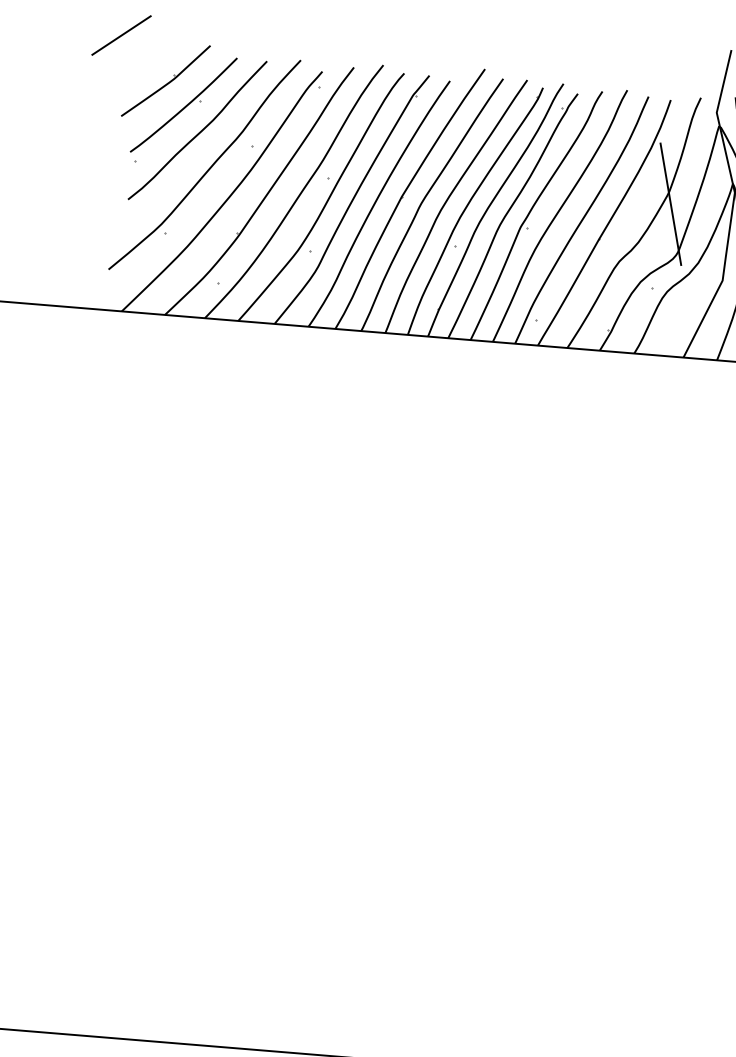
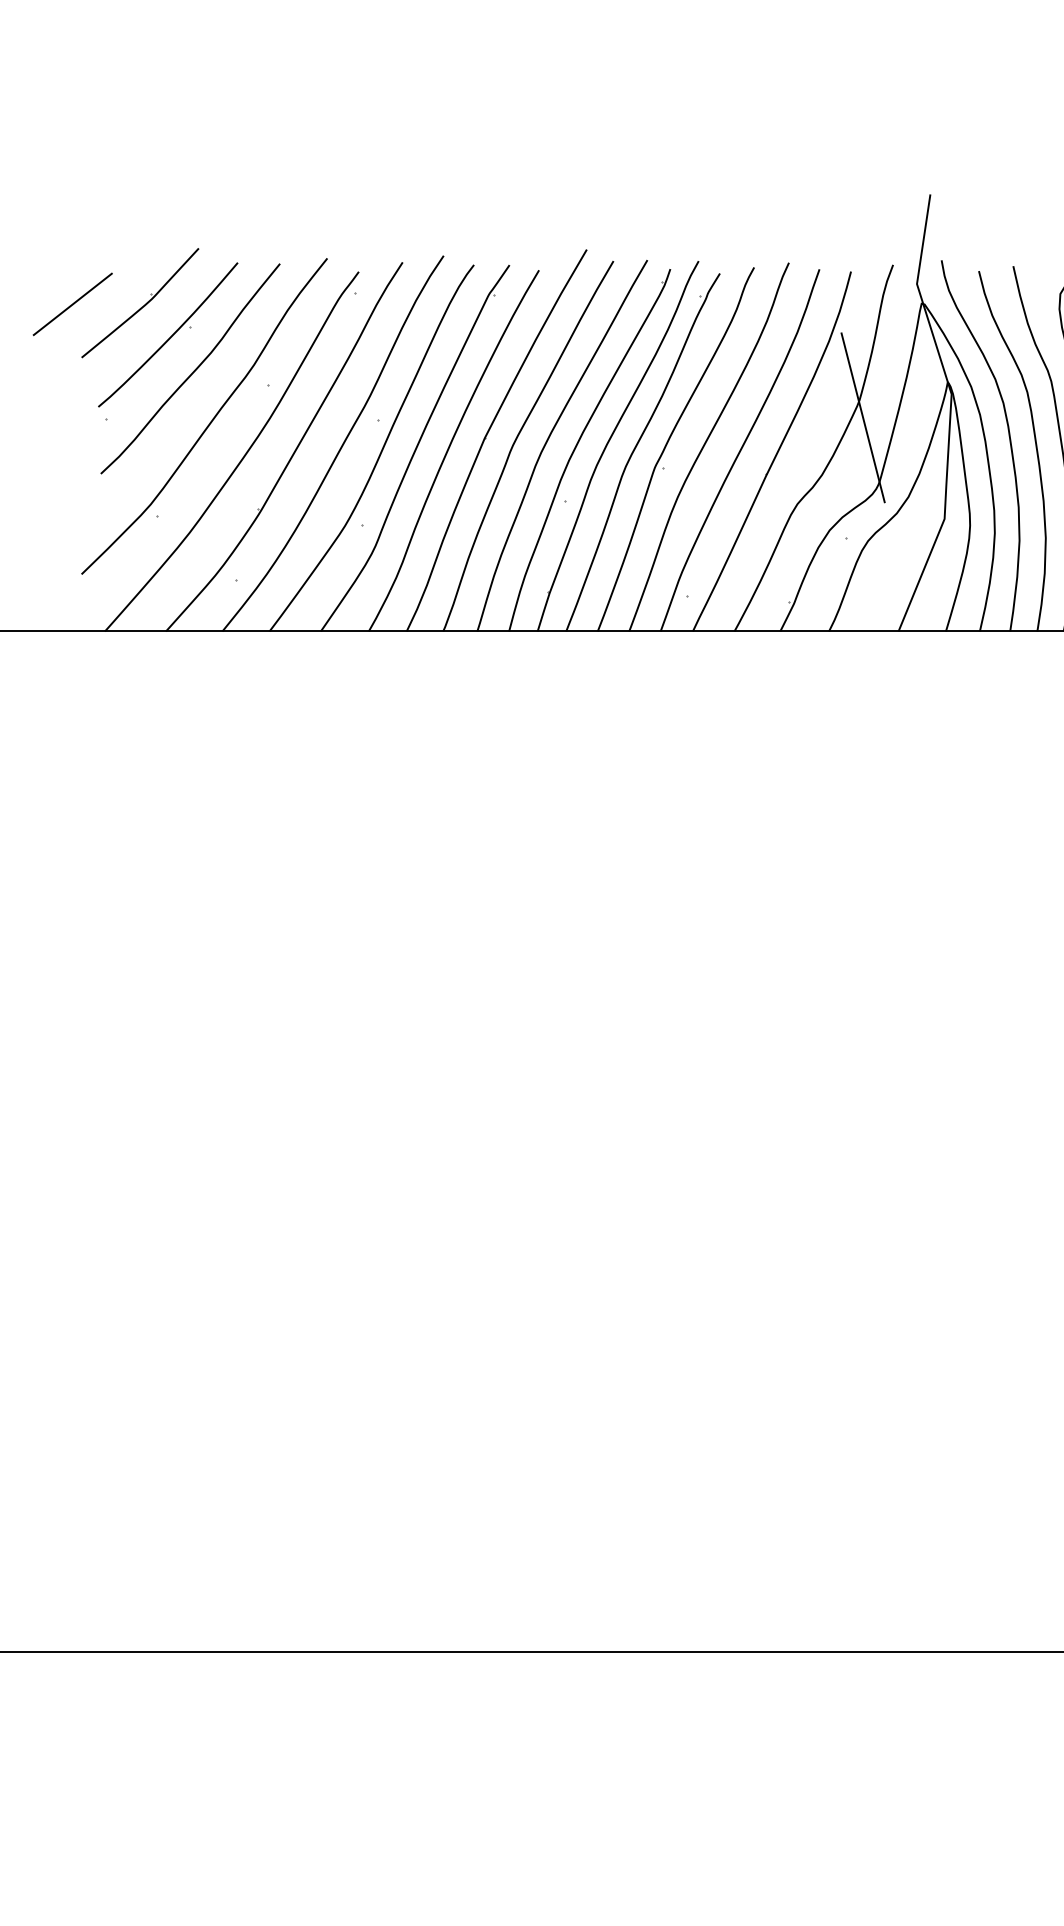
line: (121, 35) -> (72, 304), moved

